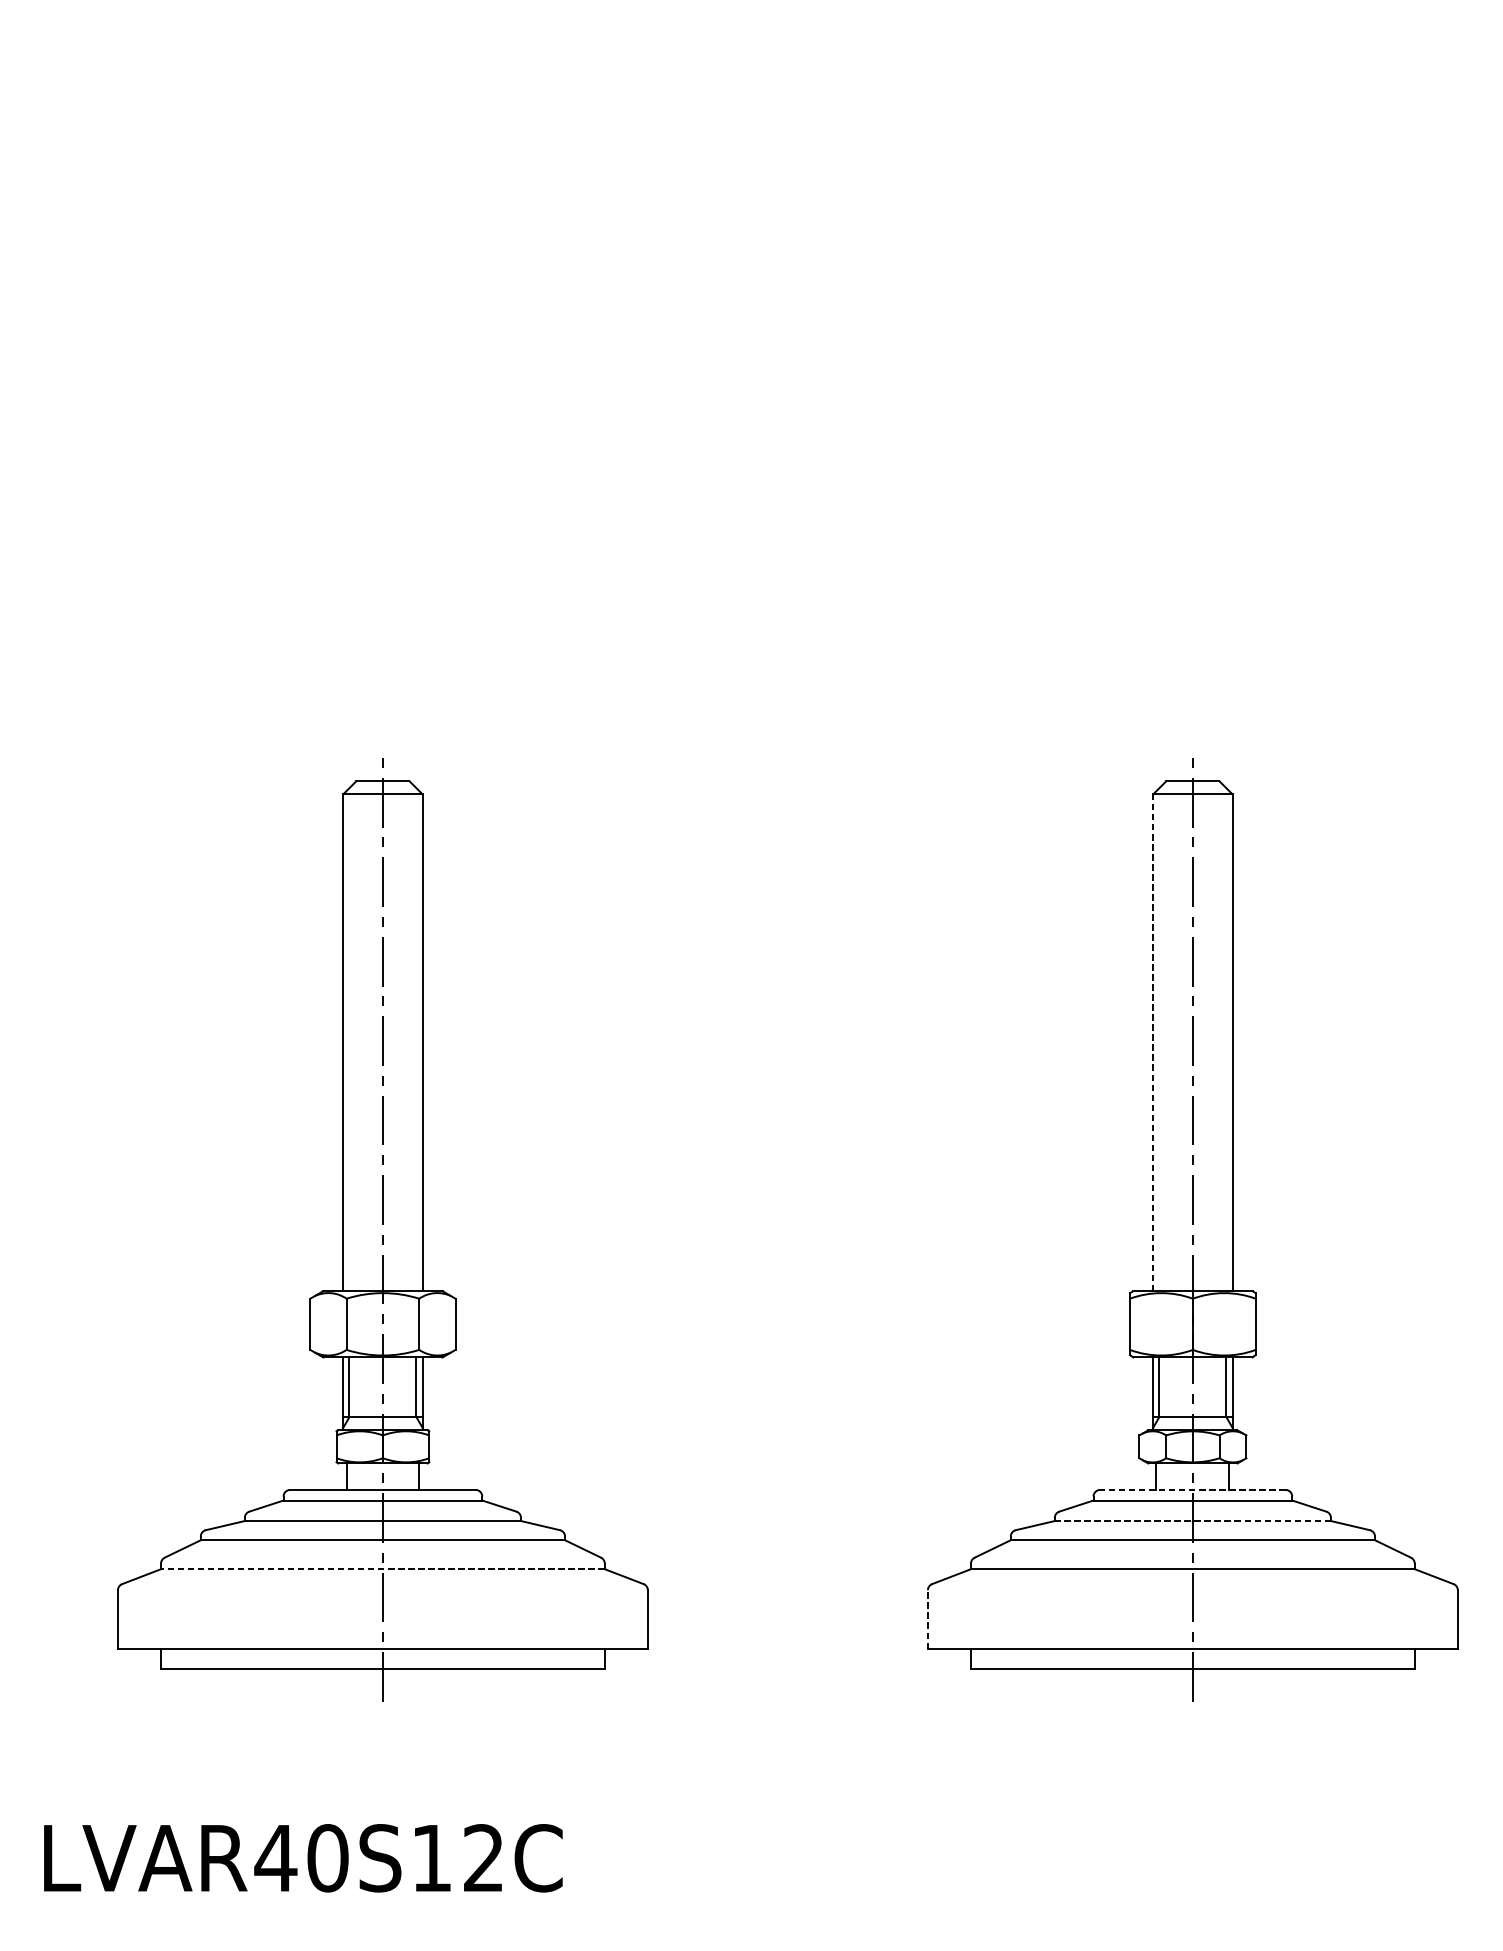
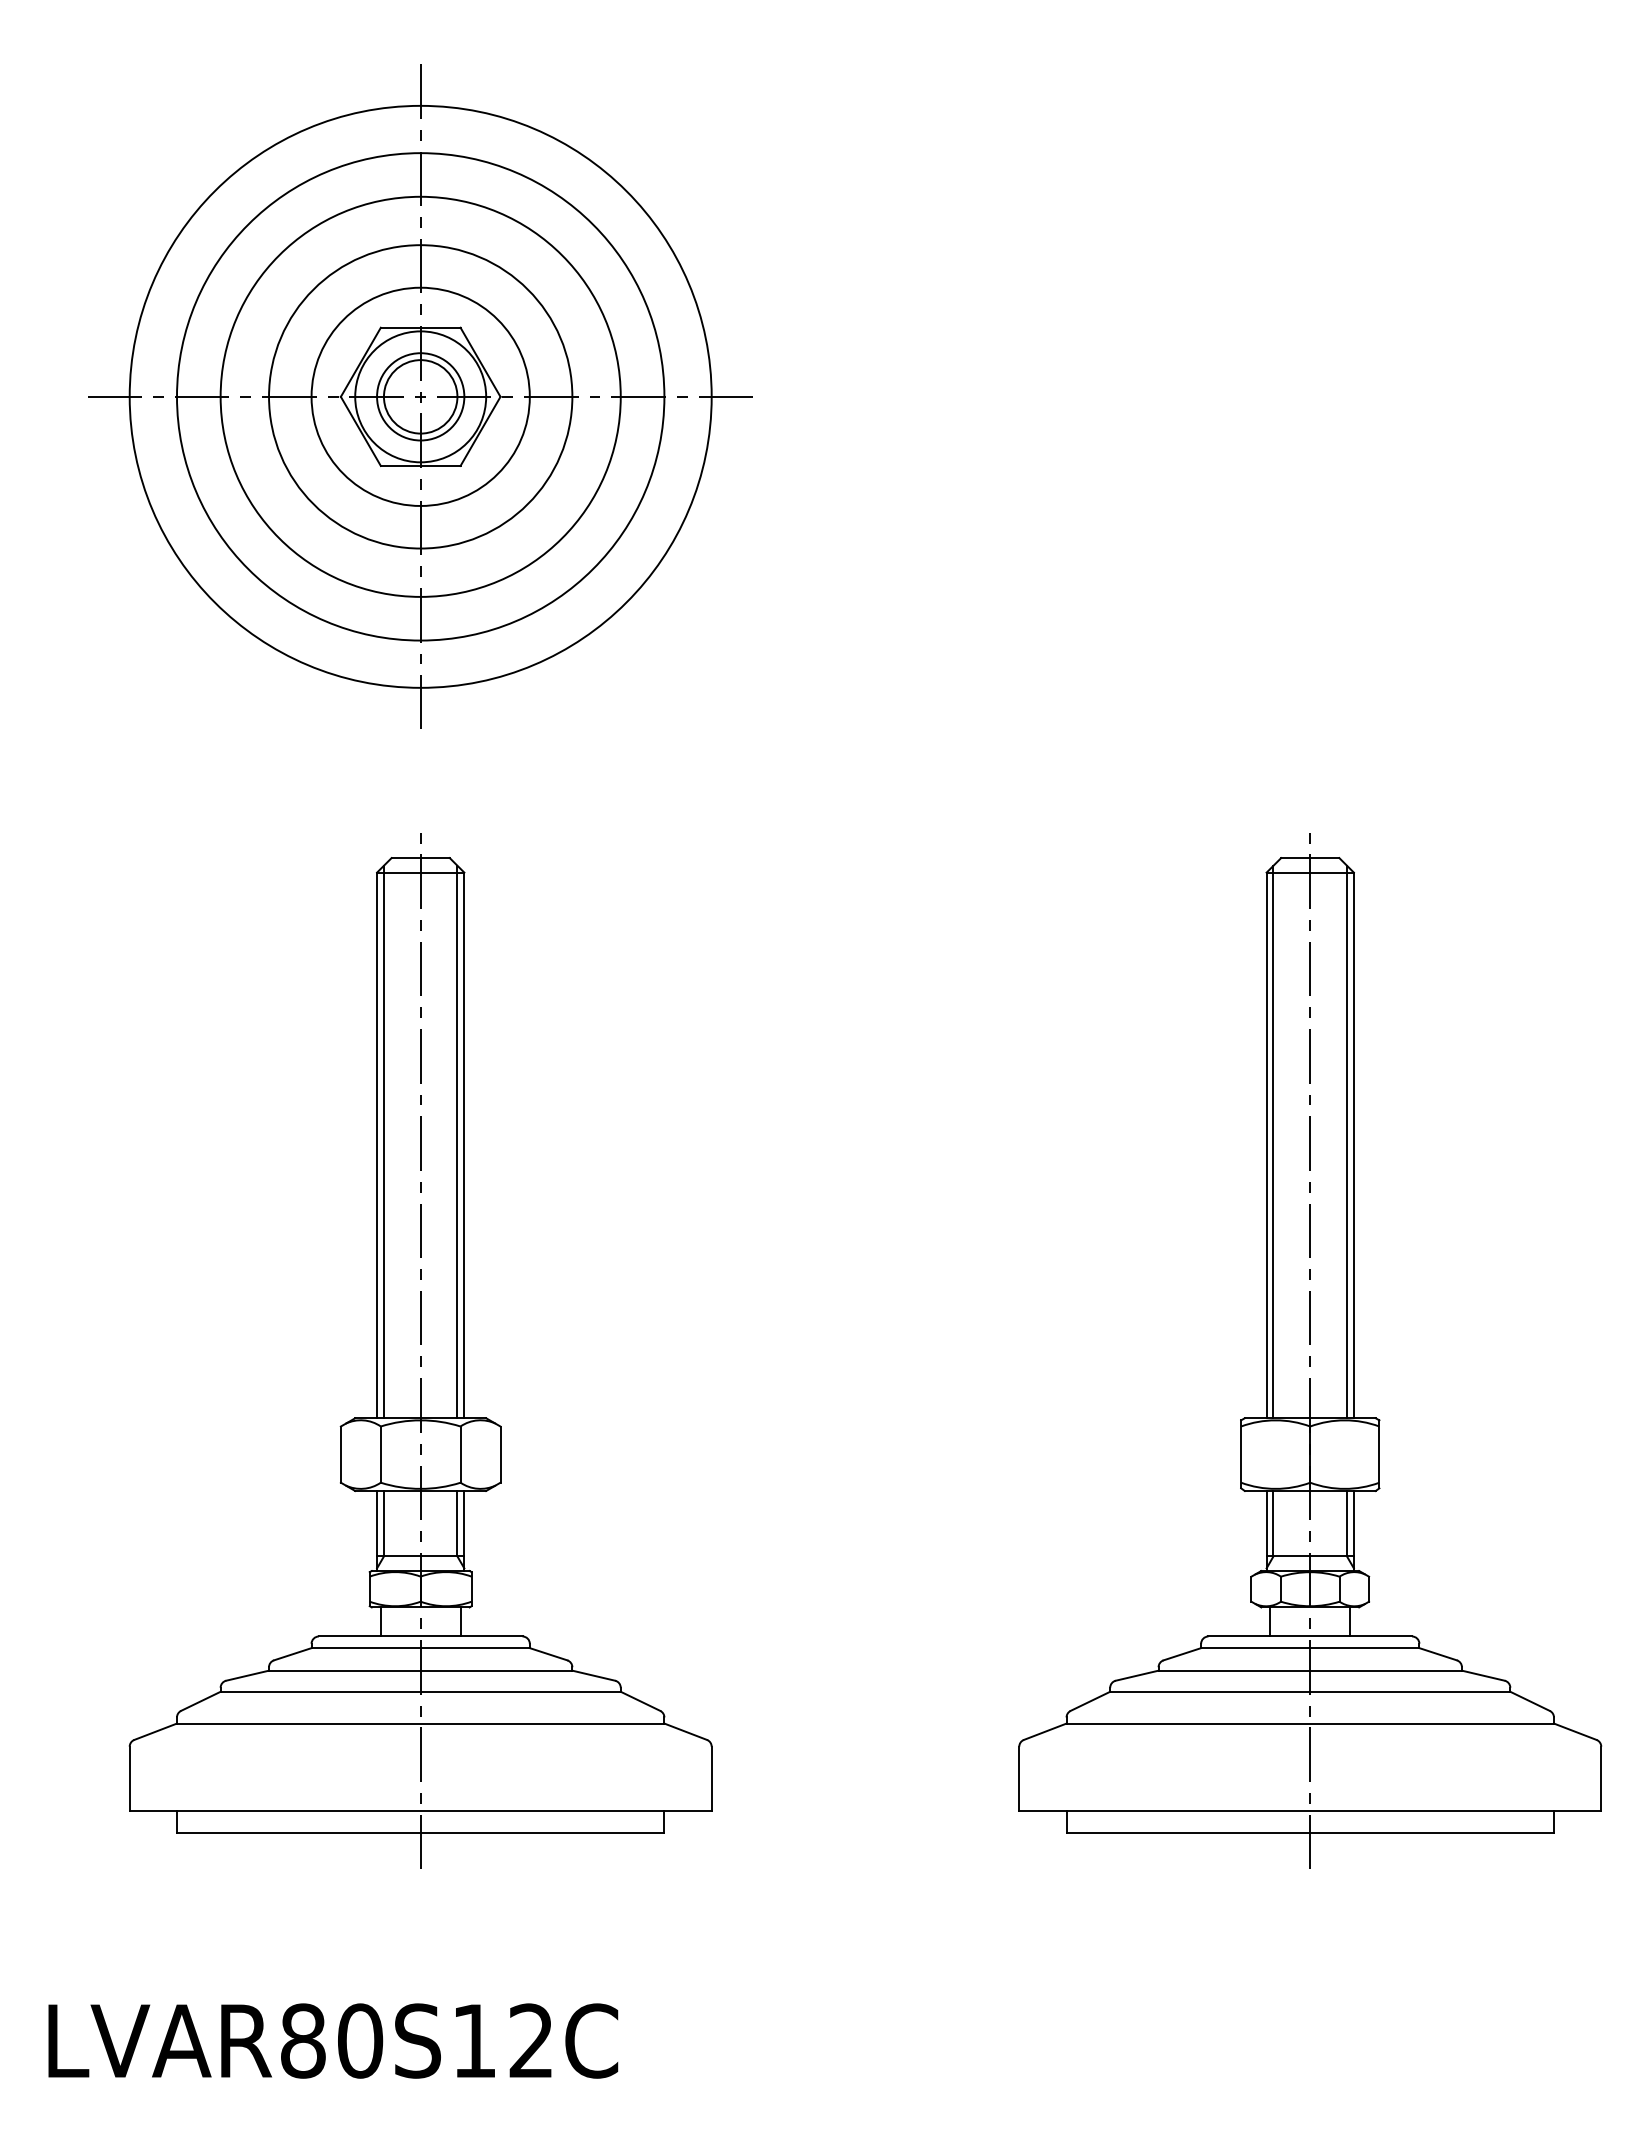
part: (382, 360) -> (420, 396), added
line: (349, 1039) -> (383, 1141), added
line: (416, 1039) -> (457, 1141), added
line: (1159, 1039) -> (1273, 1141), added
line: (1226, 1039) -> (1347, 1141), added
line: (1153, 1042) -> (1266, 1145), dashed -> solid
line: (1193, 1489) -> (1310, 1636), dashed -> solid
line: (1193, 1520) -> (1310, 1670), dashed -> solid
line: (382, 1569) -> (420, 1723), dashed -> solid
line: (928, 1619) -> (1019, 1778), dashed -> solid
text: (275, 1857) -> (302, 2040), LVAR40S12C -> LVAR80S12C

